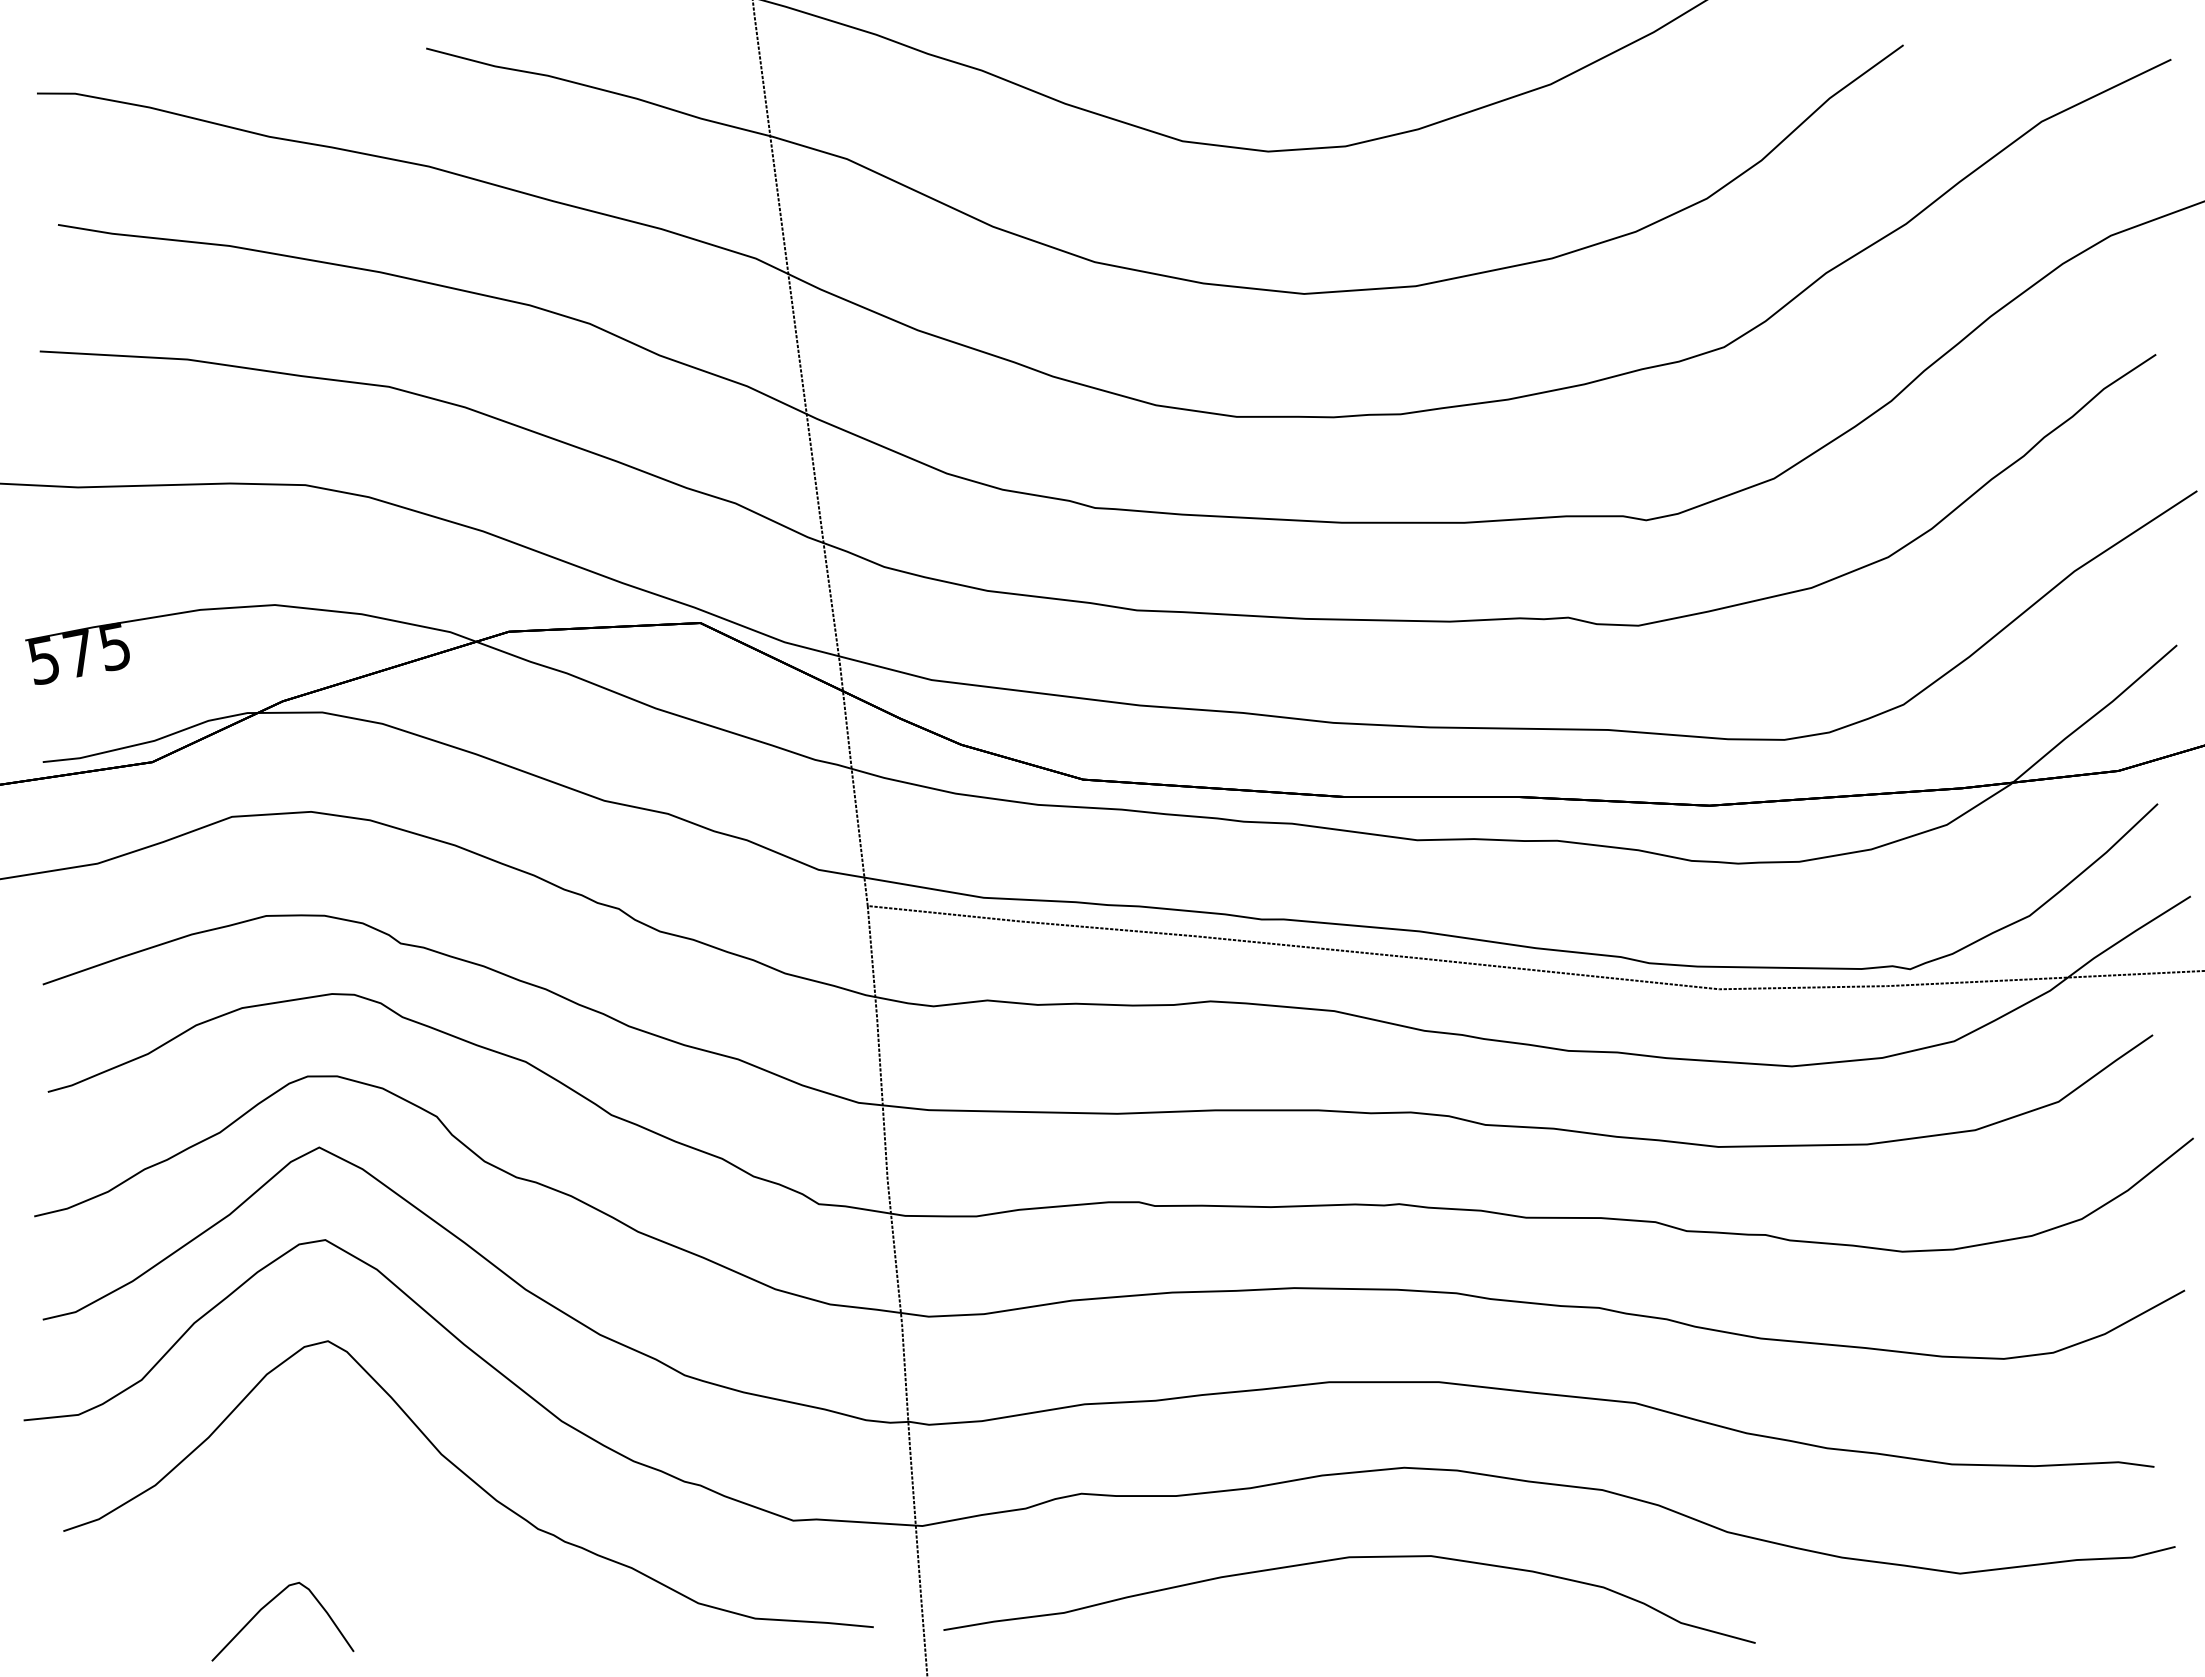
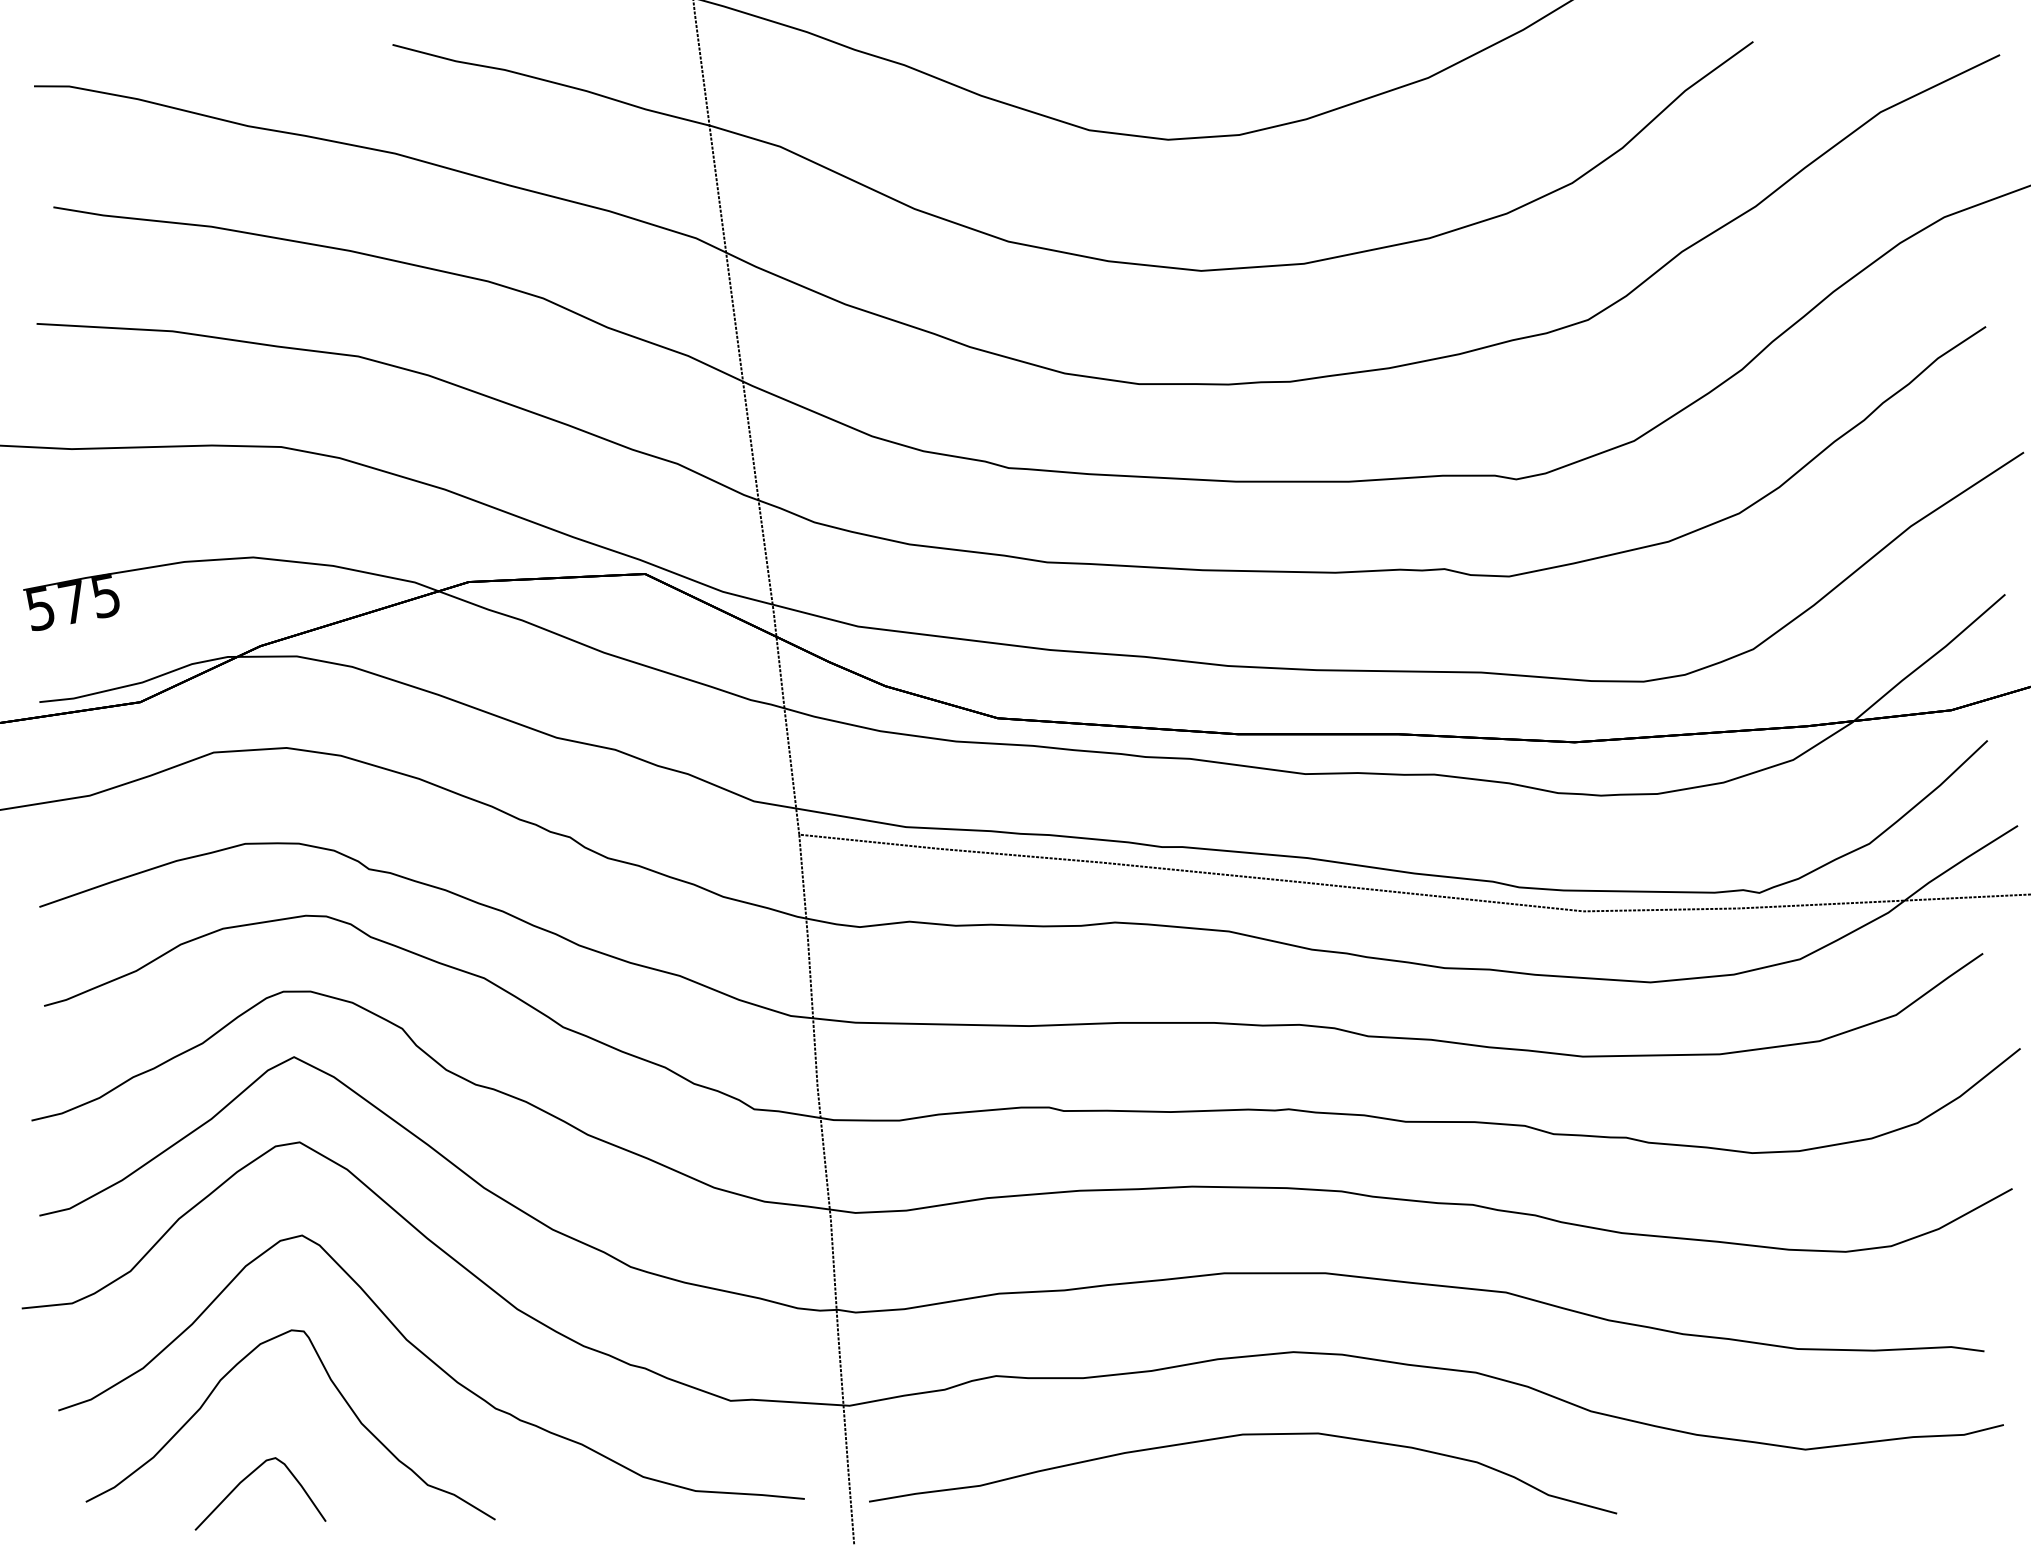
part: (367, 1511) -> (338, 1392), added

